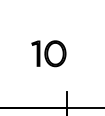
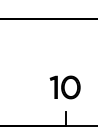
part: (48, 53) -> (64, 87), moved

